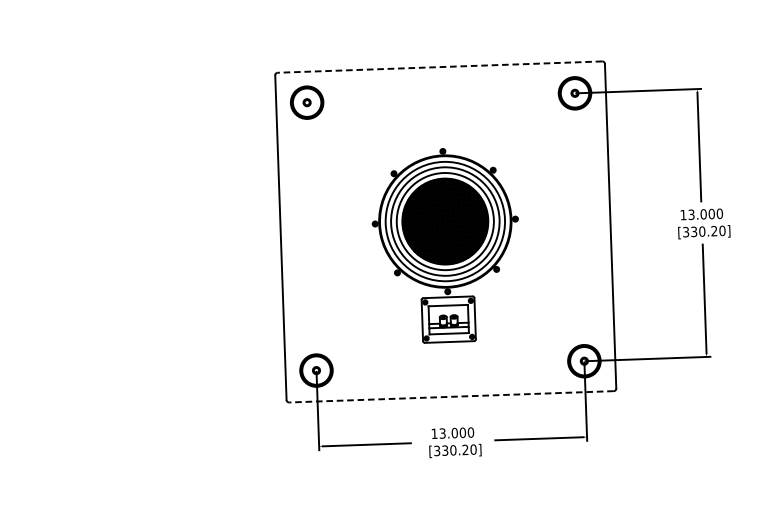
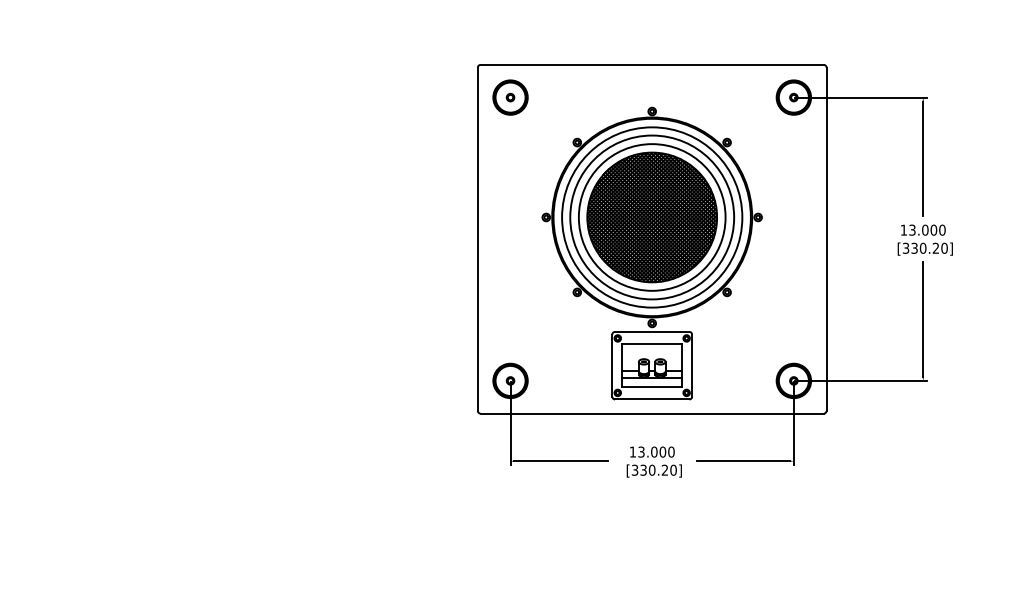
line: (440, 66) -> (652, 64), dashed -> solid
part: (445, 245) -> (651, 253), size x1.43
line: (451, 396) -> (652, 413), dashed -> solid

